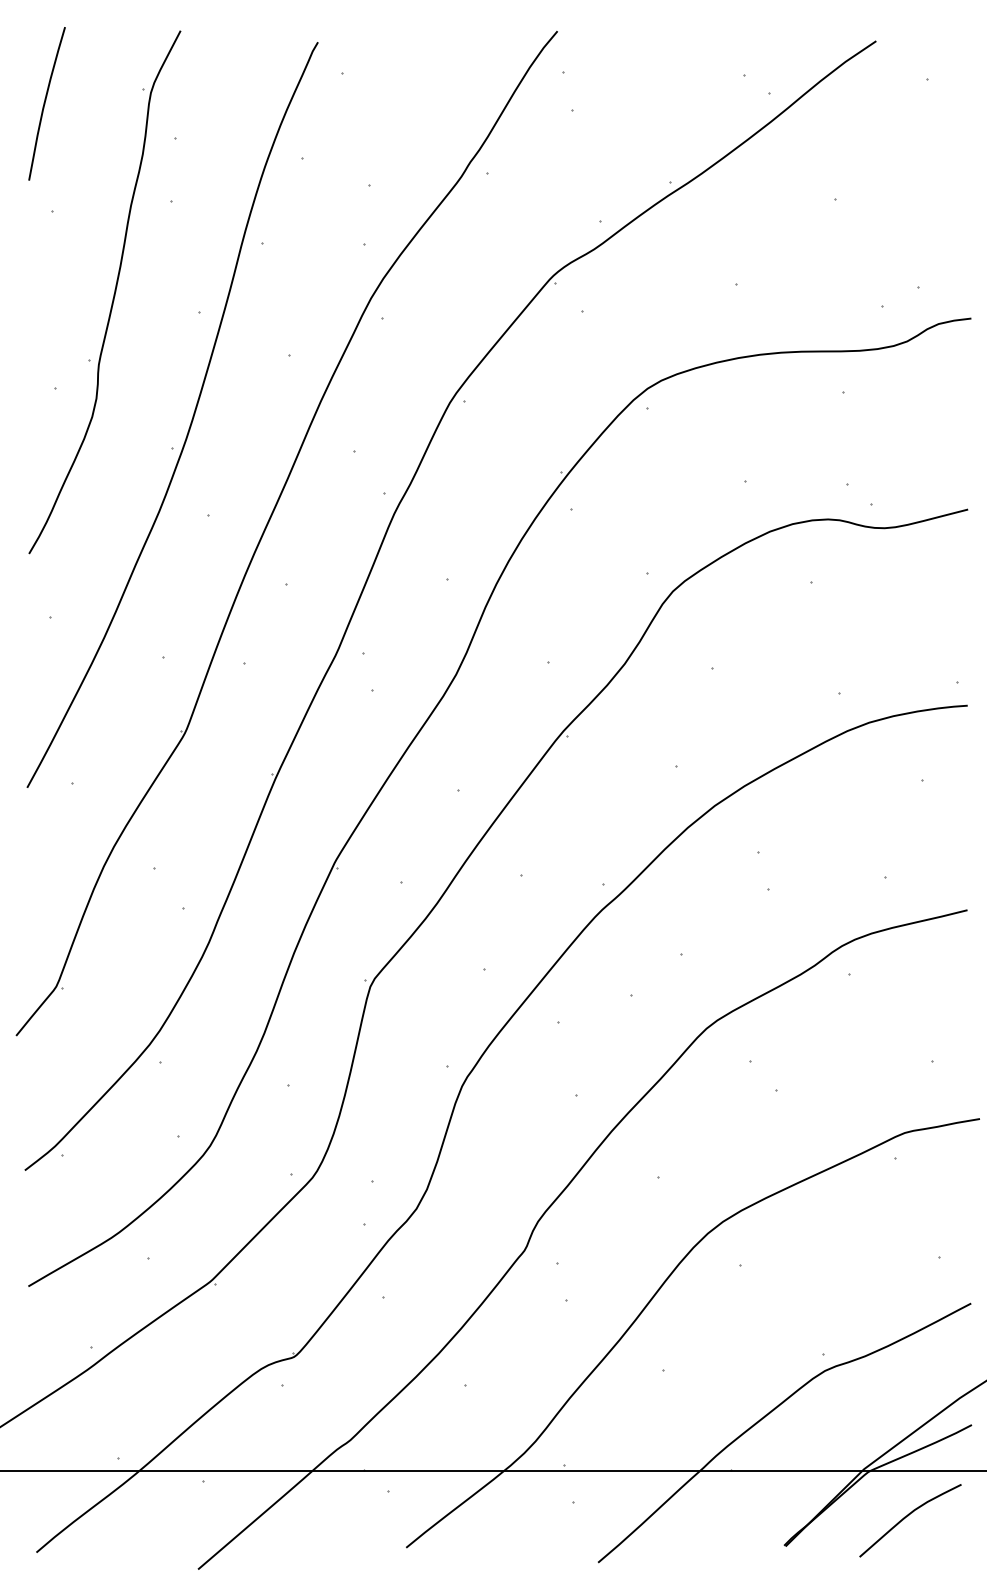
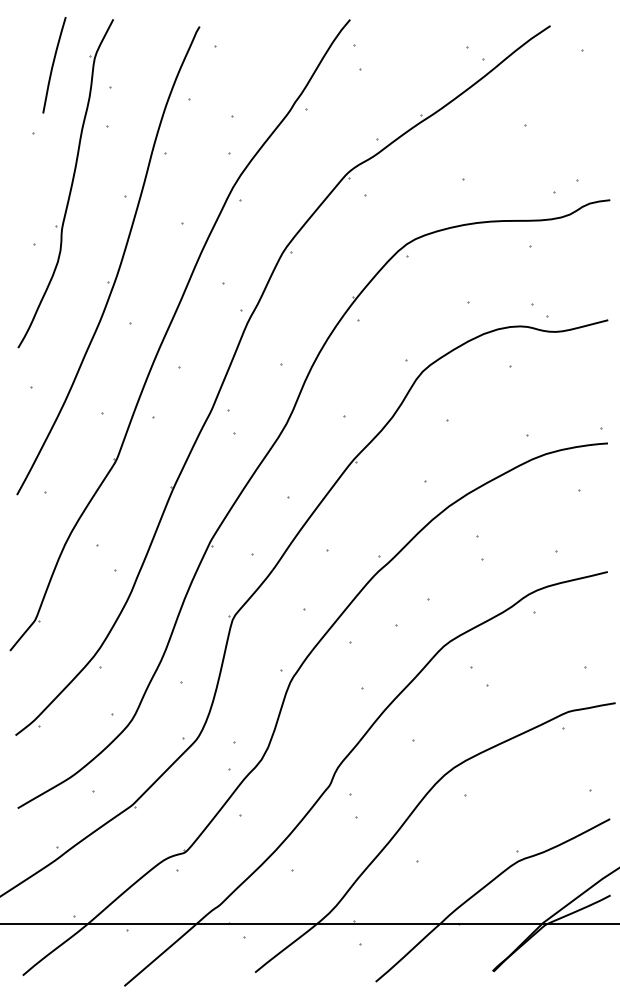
curve: (45, 104) -> (53, 65), moved
curve: (908, 1517) -> (570, 953), removed

